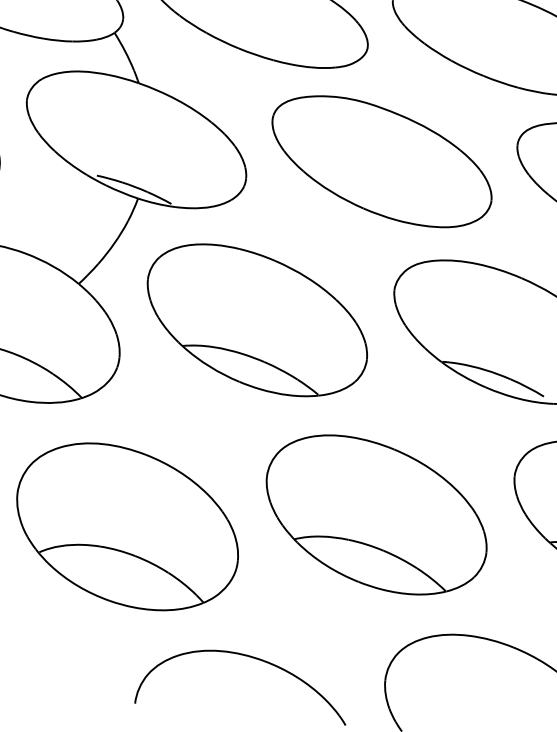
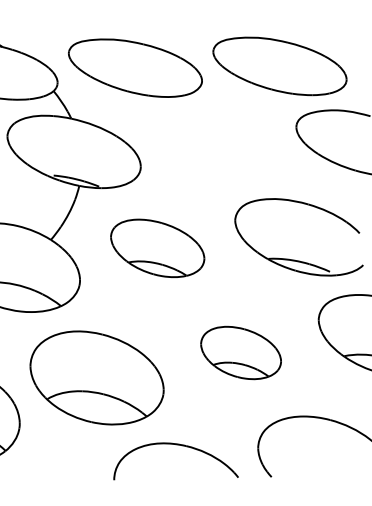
part: (381, 161) -> (218, 146), removed
part: (257, 320) -> (157, 248), size x0.7
part: (375, 514) -> (240, 352), size x0.6

